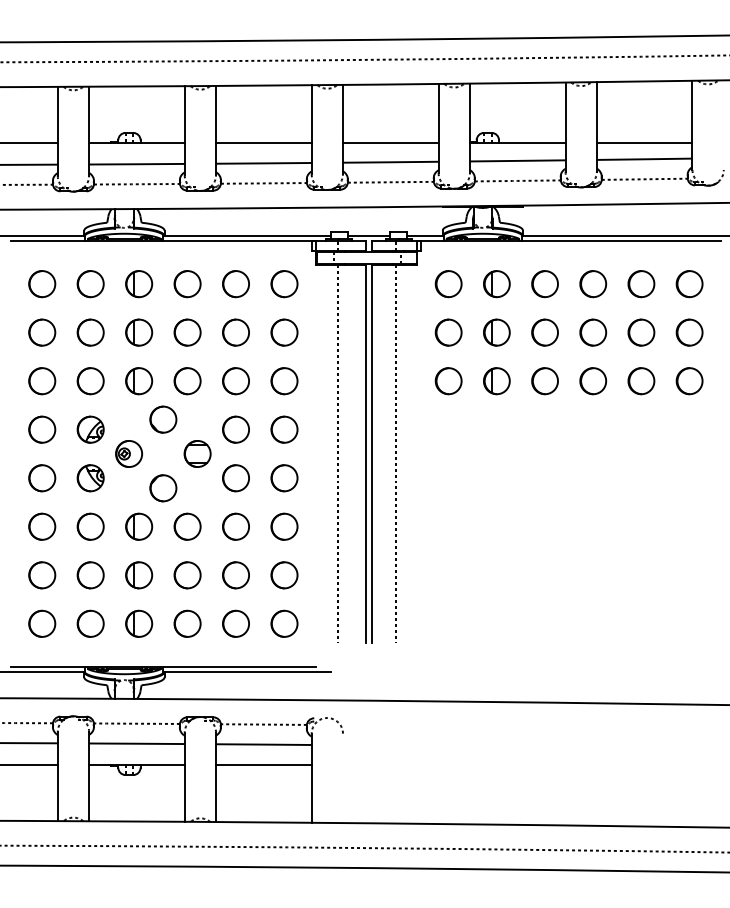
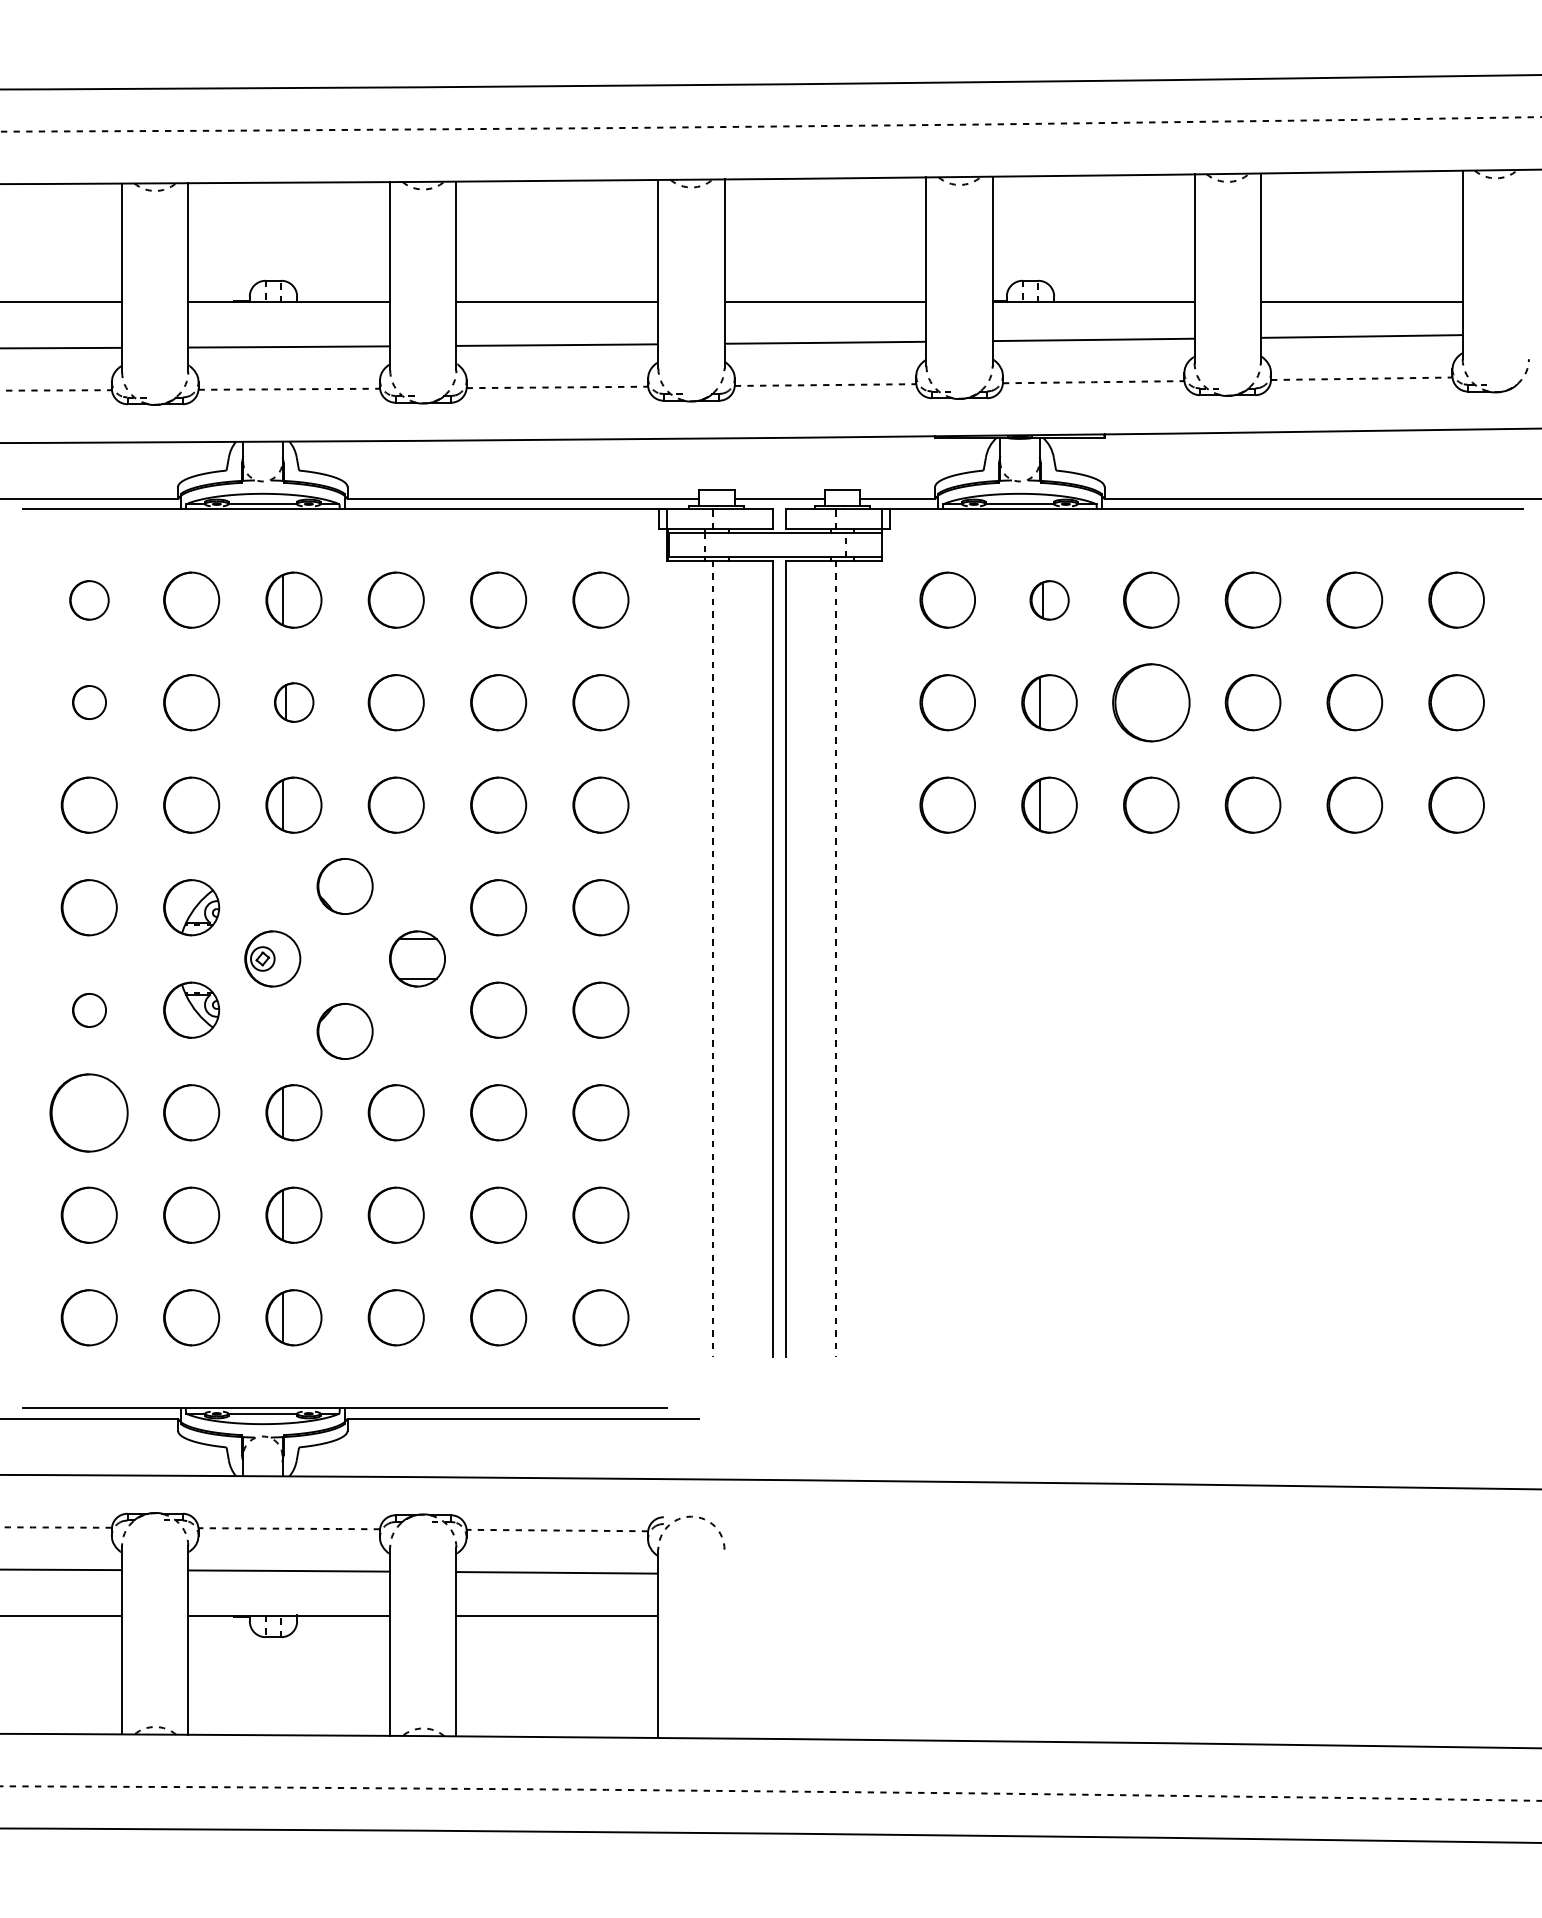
circle: (42, 284) -> (89, 600), size x0.7
part: (496, 284) -> (1048, 600), size x0.7
circle: (42, 332) -> (89, 702), size x0.6
part: (139, 332) -> (294, 702), size x0.7
part: (544, 332) -> (1150, 702), size x1.4
circle: (42, 478) -> (89, 1010), size x0.6
circle: (42, 526) -> (89, 1112), size x1.4

